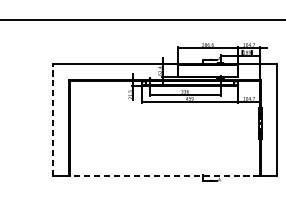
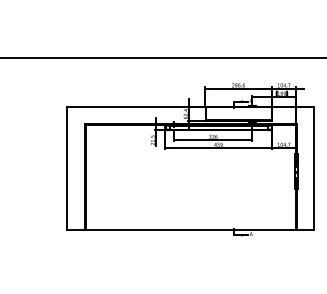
line: (53, 120) -> (67, 168), dashed -> solid
line: (165, 176) -> (191, 230), dashed -> solid

